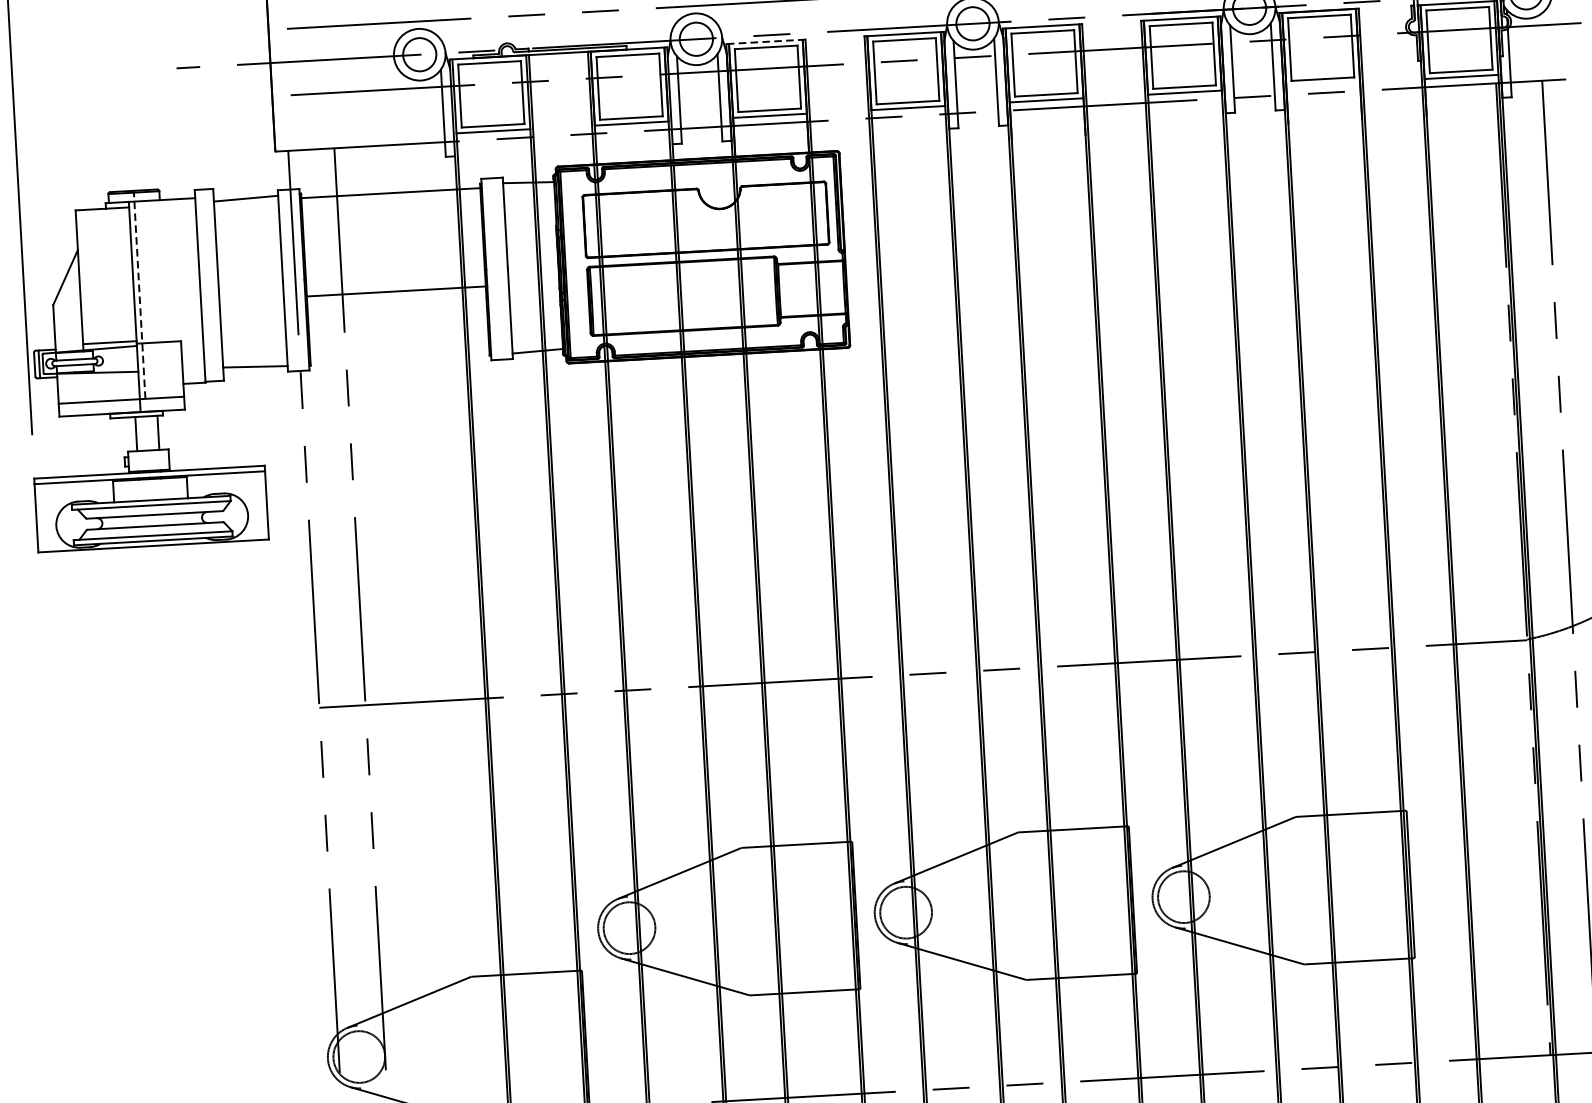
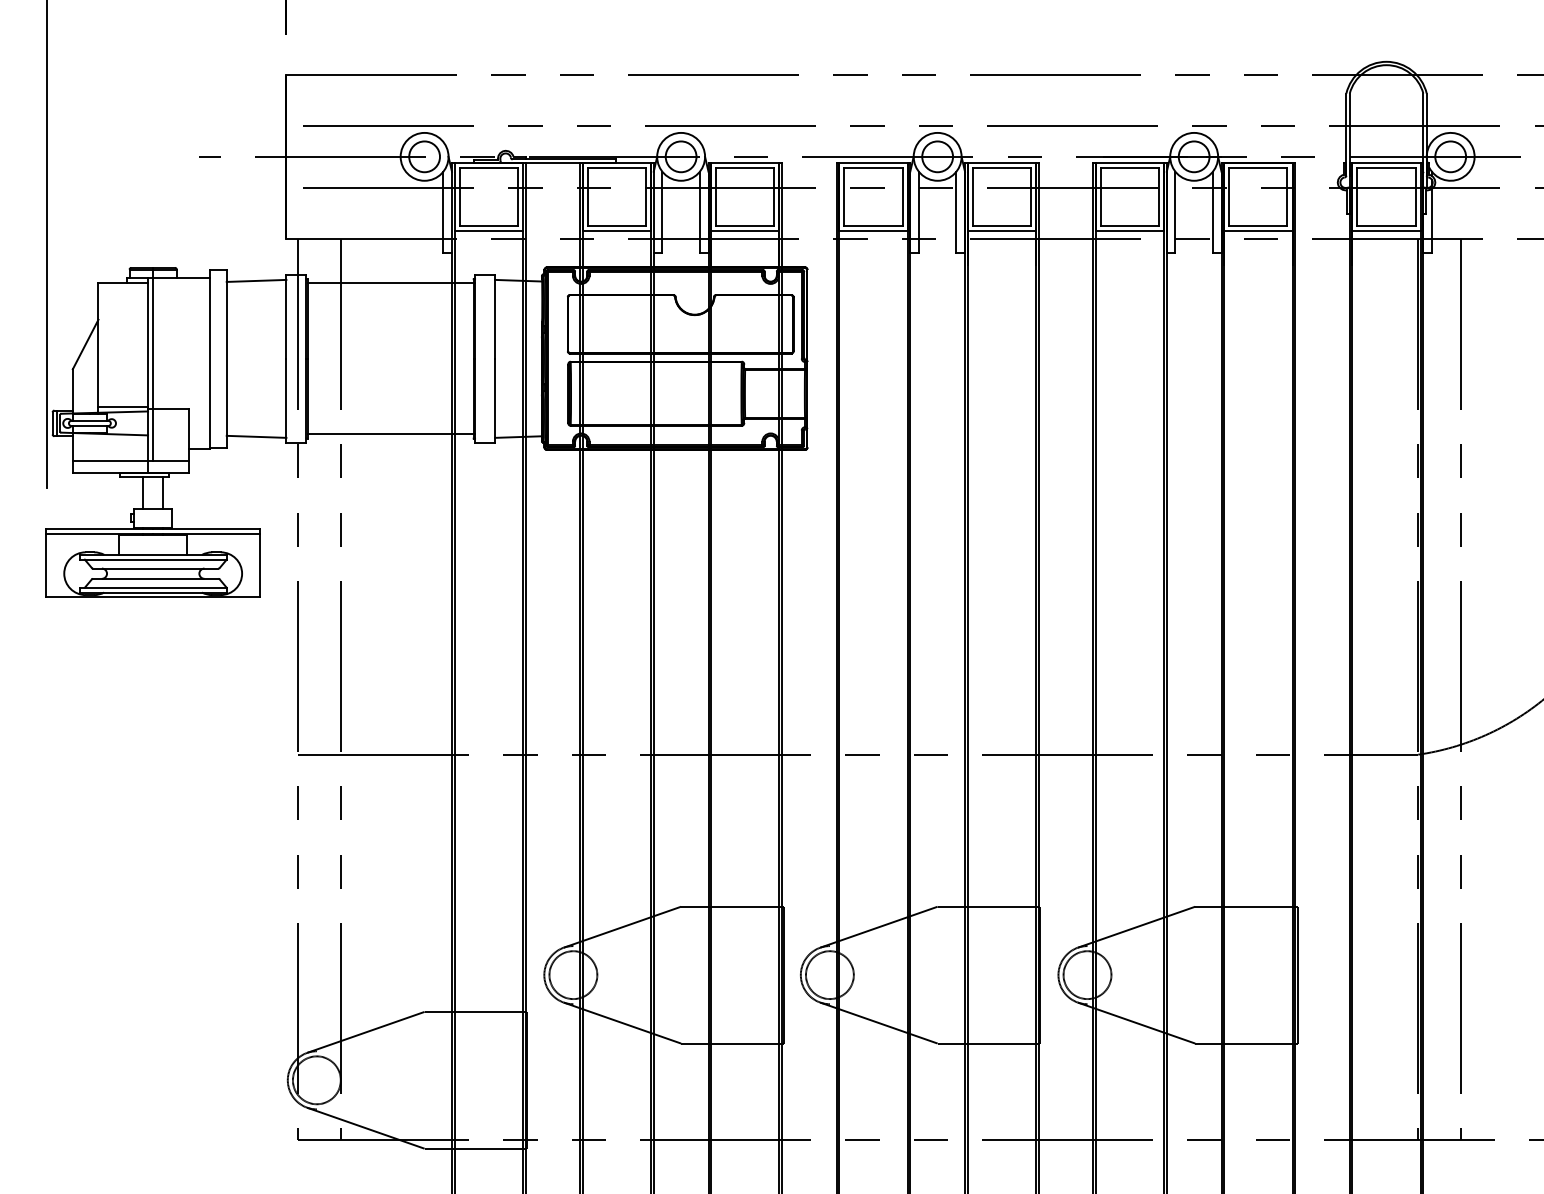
line: (766, 41) -> (745, 162), dashed -> solid
line: (1323, 84) -> (1258, 231), added
line: (397, 291) -> (391, 434), moved
line: (139, 293) -> (153, 363), dashed -> solid

